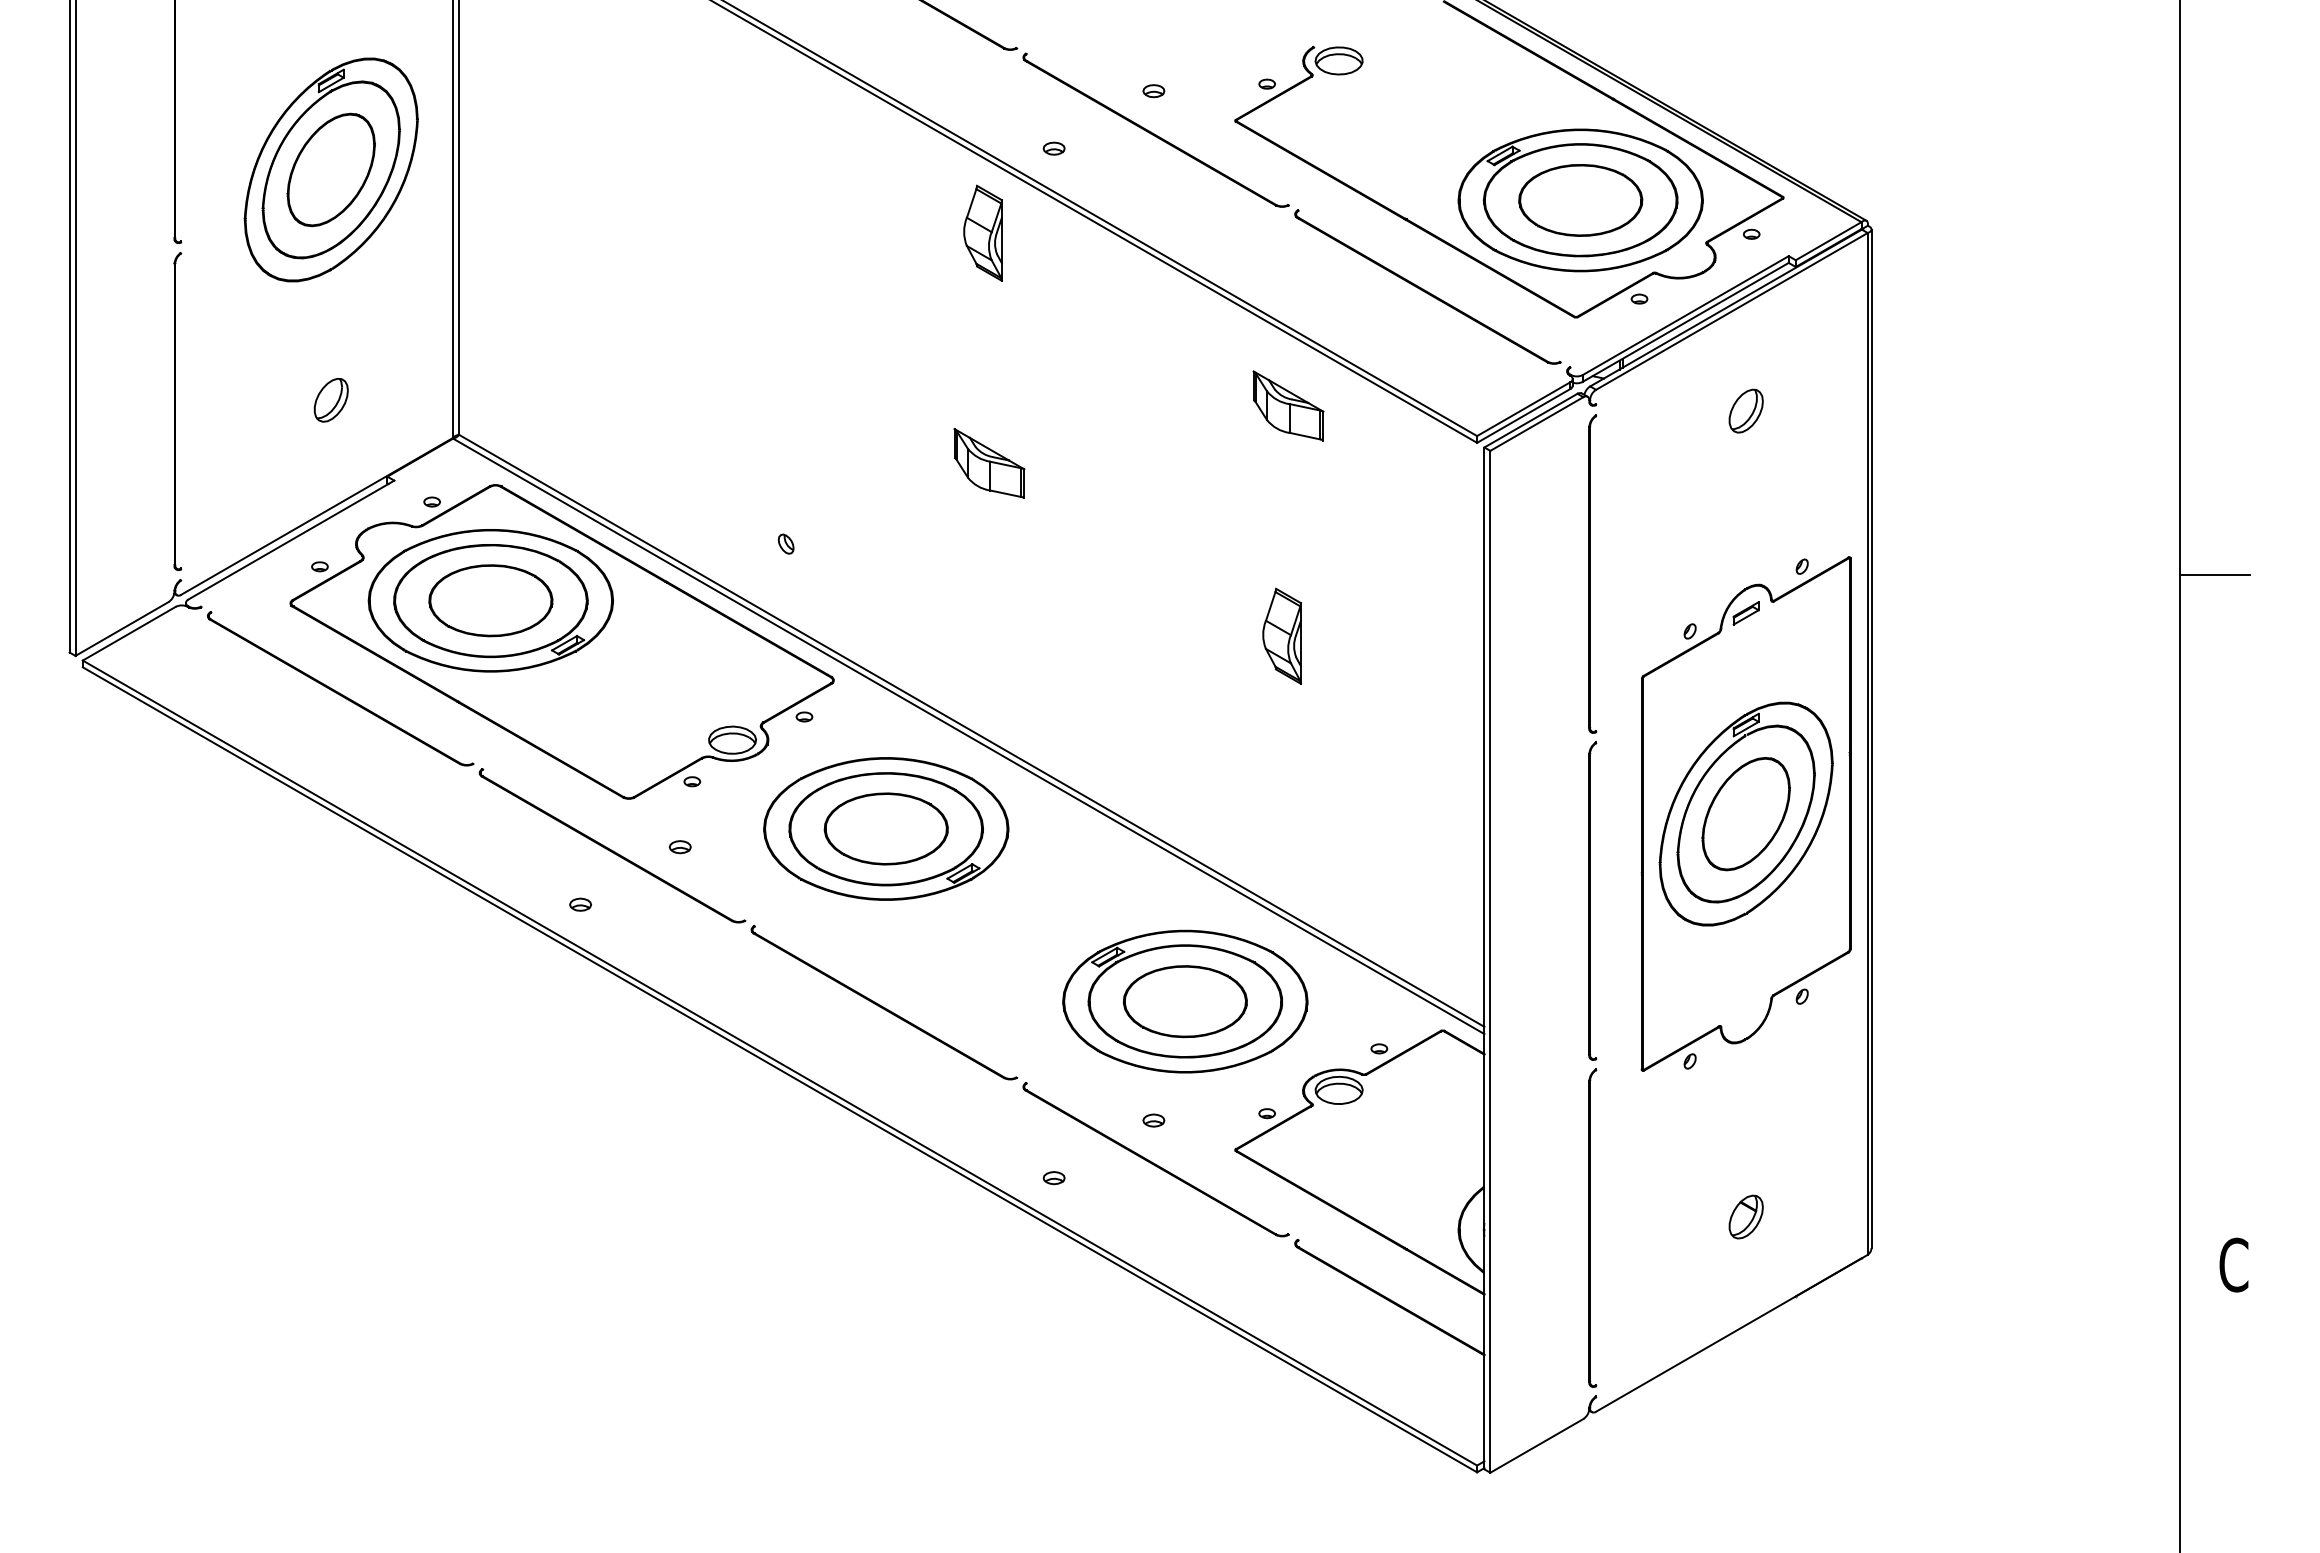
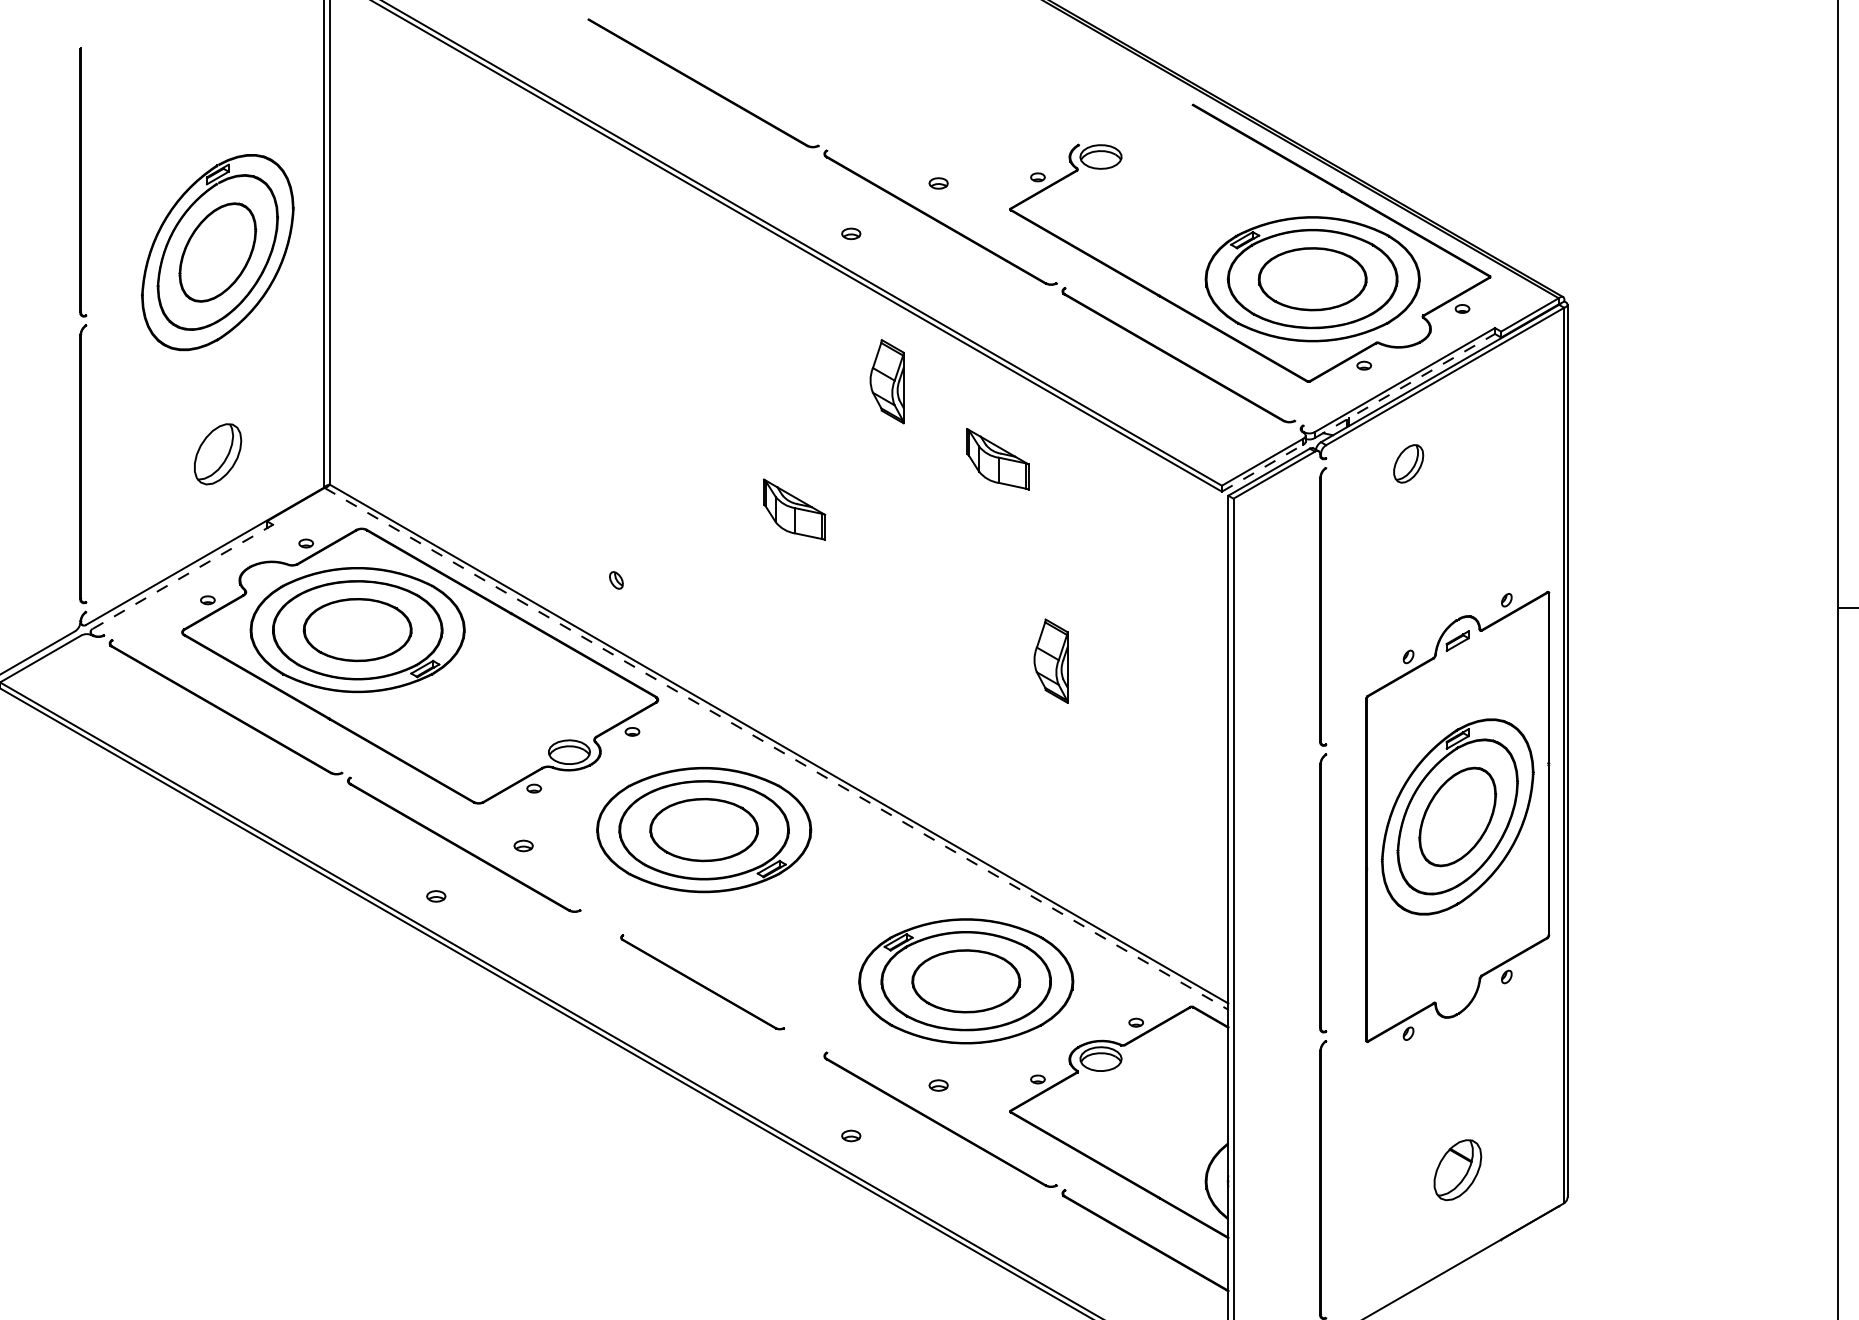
part: (982, 232) -> (886, 380), moved
line: (1685, 322) -> (1404, 386), solid -> dashed
part: (330, 400) -> (217, 454), size x1.6
part: (1288, 405) -> (997, 458), moved
part: (1745, 410) -> (1408, 463), moved
line: (1523, 415) -> (1262, 467), solid -> dashed
line: (291, 540) -> (182, 577), solid -> dashed
line: (969, 736) -> (777, 748), solid -> dashed
part: (884, 1002) -> (702, 982), size x0.7
part: (1745, 1216) -> (1457, 1169), size x1.6

